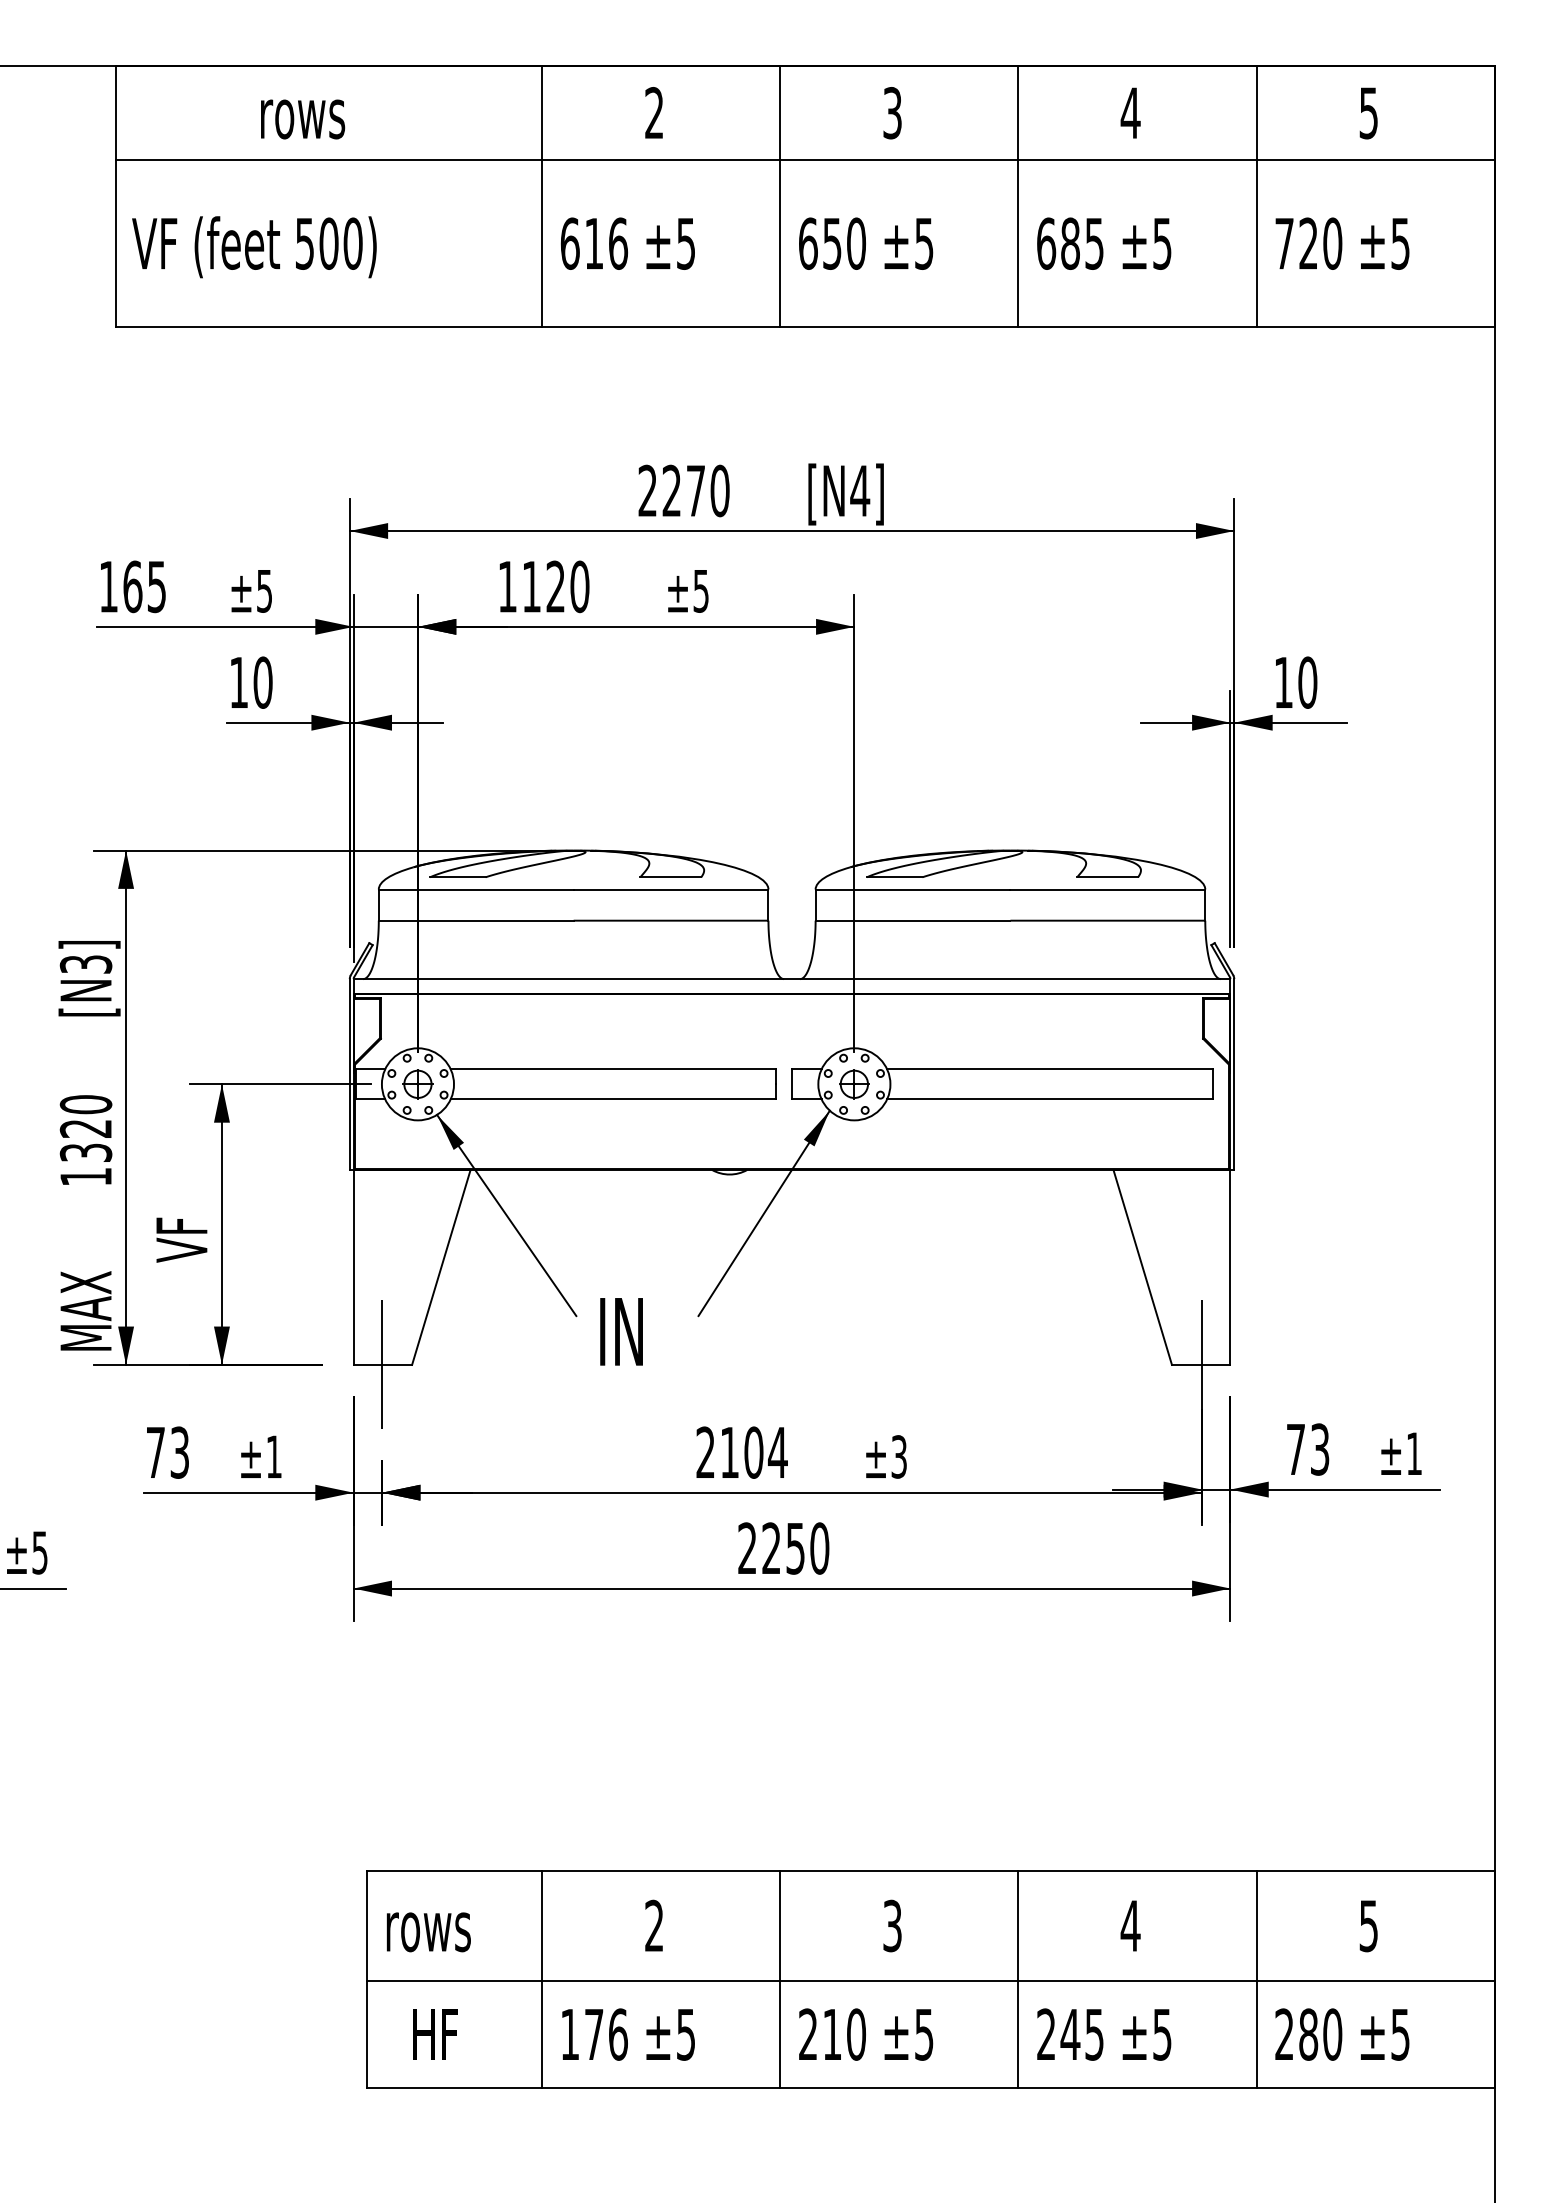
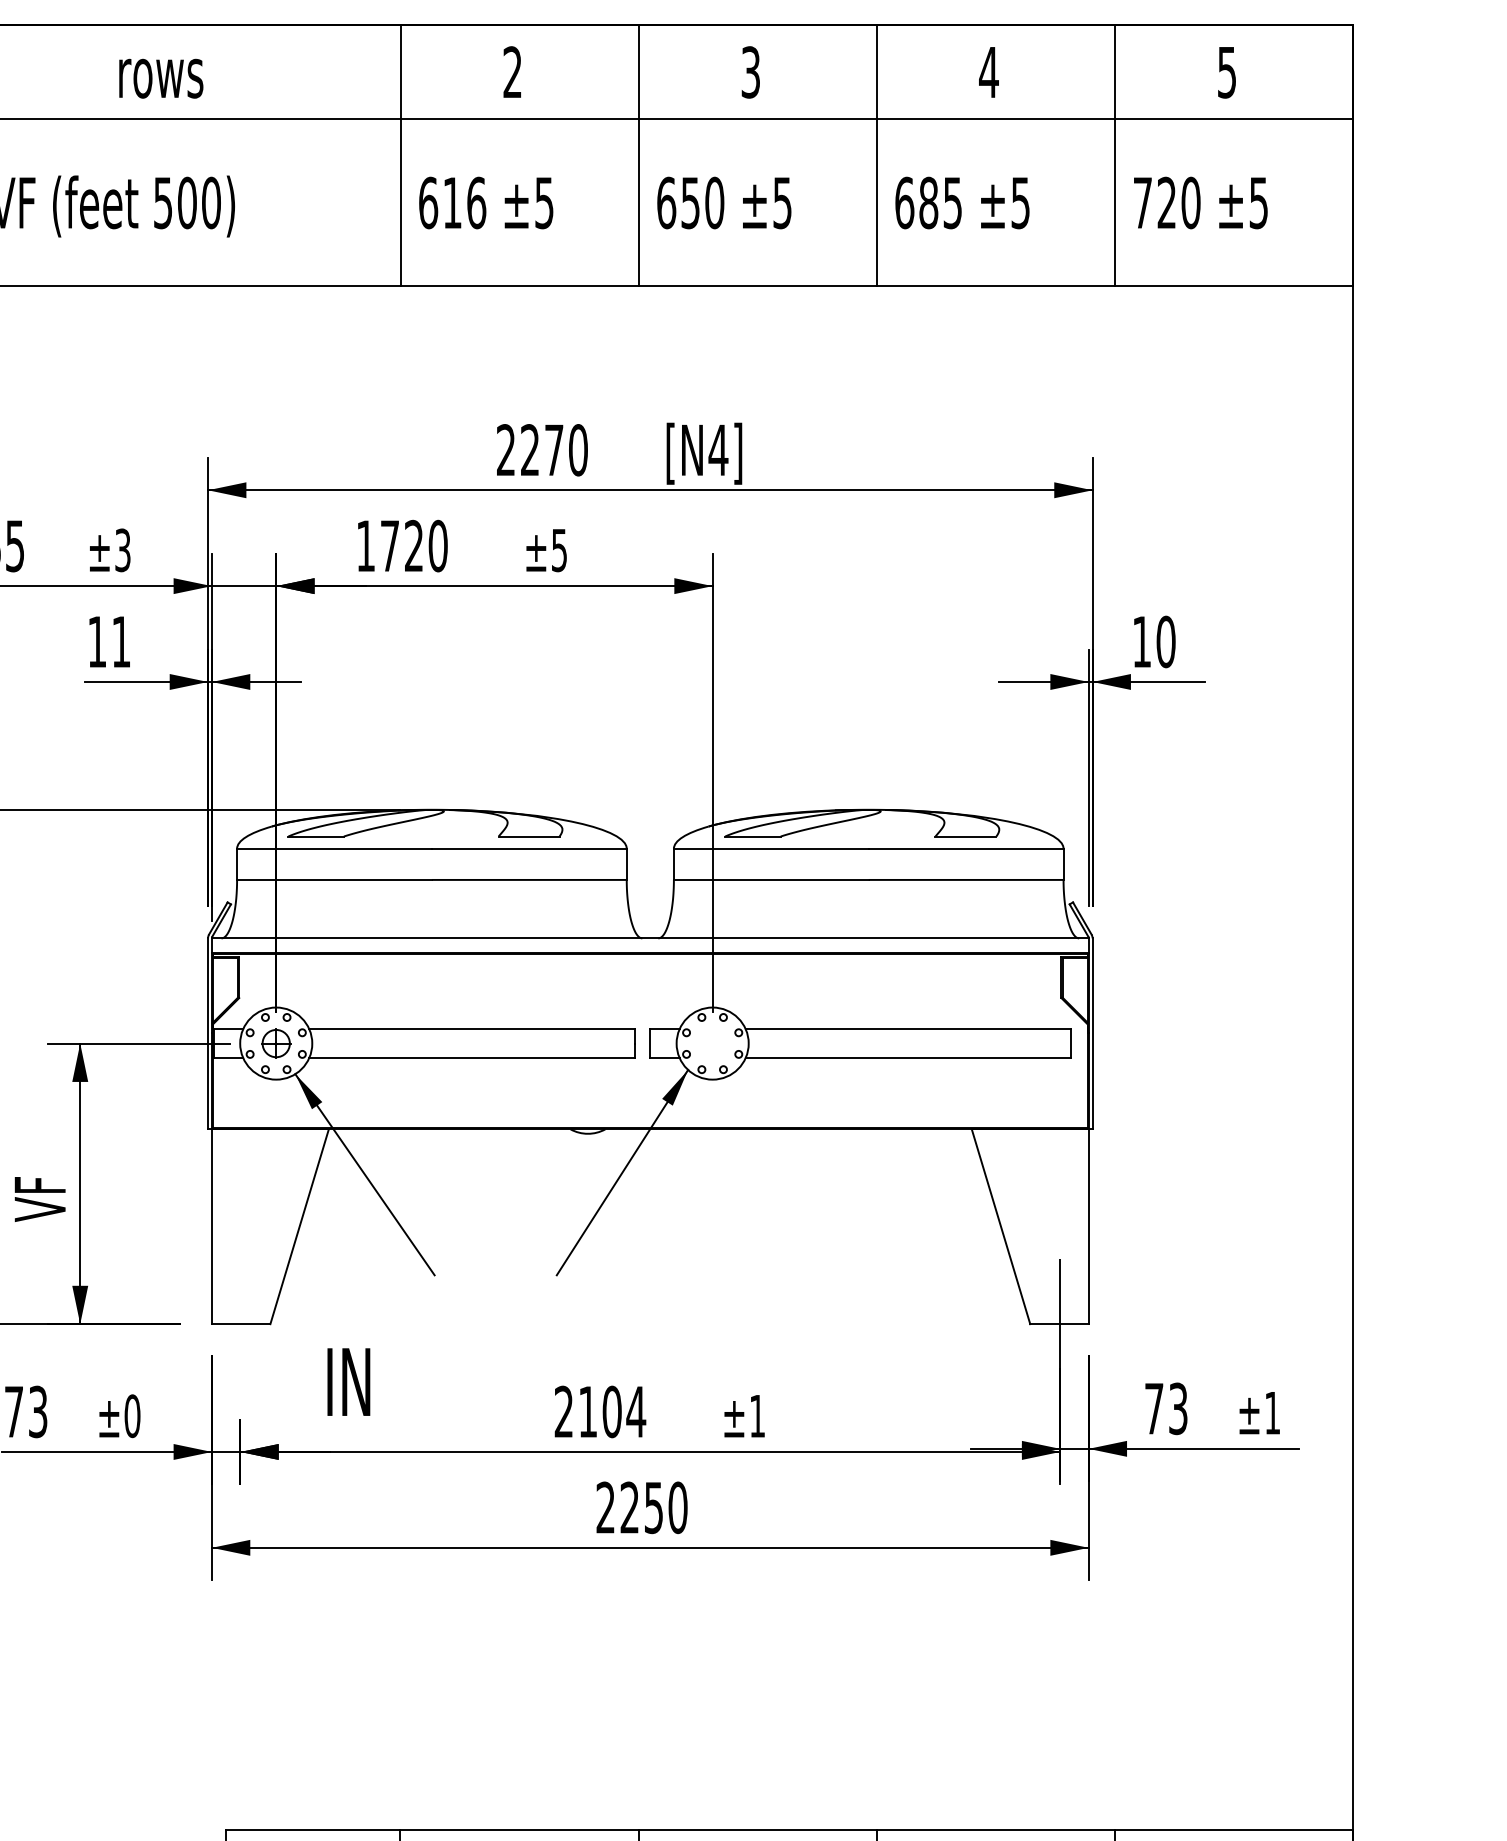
text: (531, 586) -> (389, 545), 1120 -> 1720
text: (264, 590) -> (122, 549), ±5 -> ±3
text: (262, 682) -> (120, 641), 10 -> 11
part: (854, 1084) -> (712, 1043), removed
text: (621, 1331) -> (348, 1381), moved
line: (382, 1364) -> (240, 1323), removed
text: (274, 1456) -> (132, 1415), ±1 -> ±0
text: (898, 1456) -> (756, 1415), ±3 -> ±1

